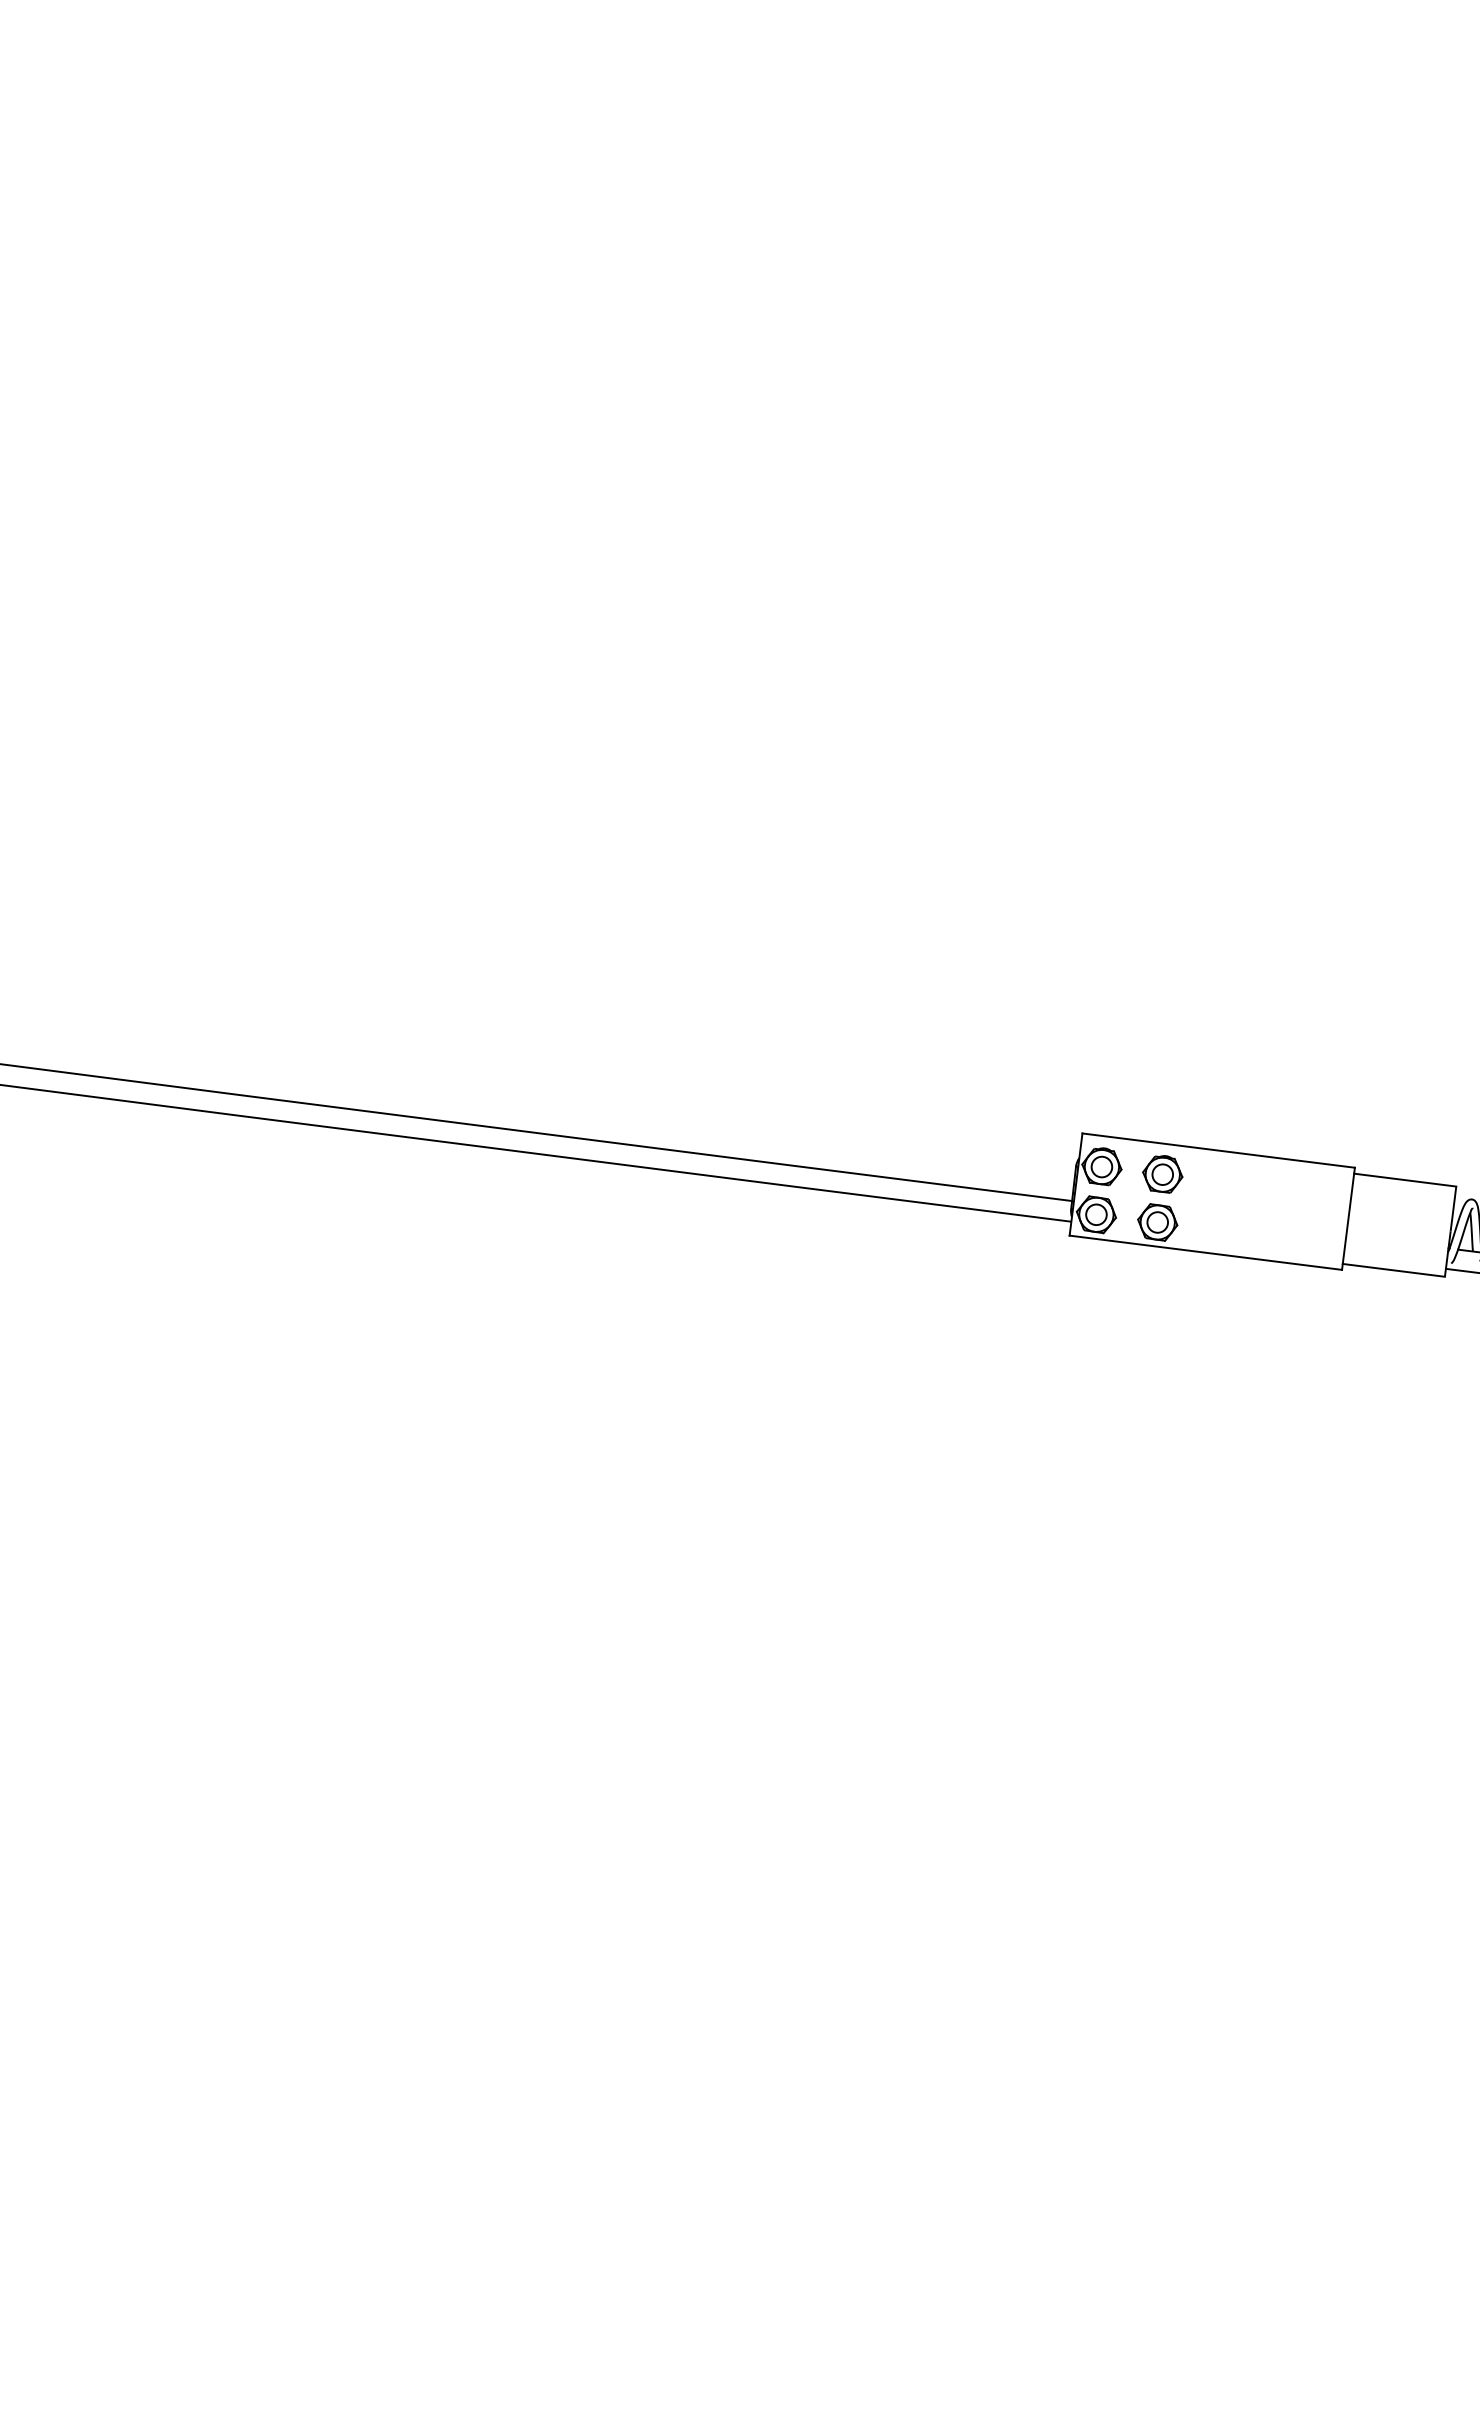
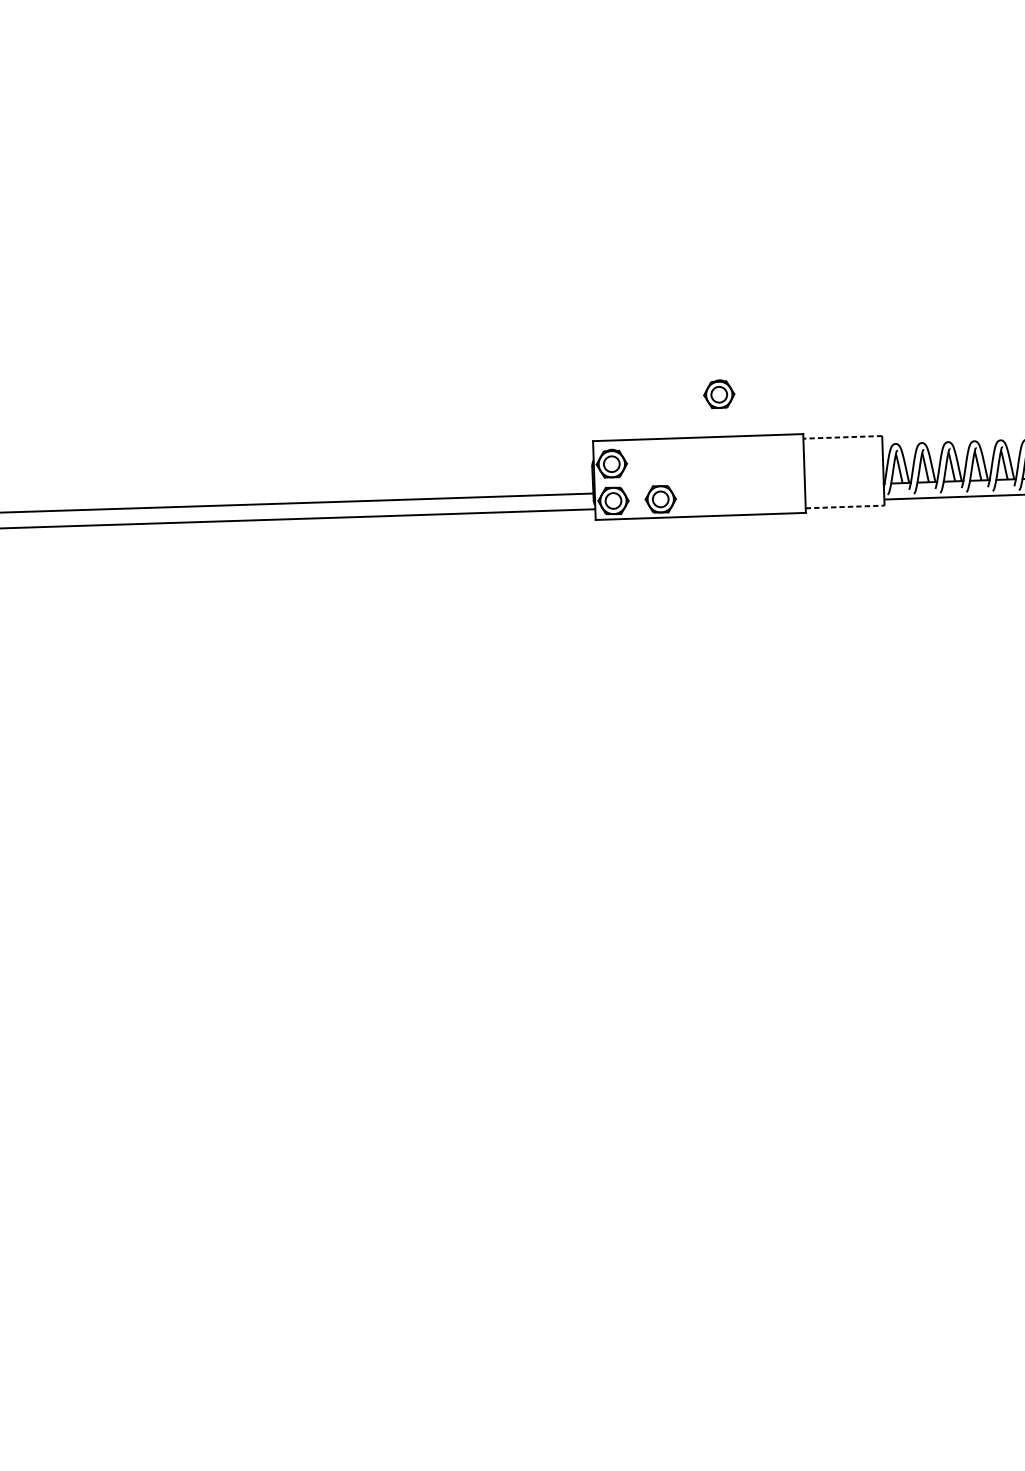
part: (1162, 1174) -> (719, 394), moved
line: (1404, 1180) -> (842, 437), solid -> dashed
line: (1394, 1270) -> (845, 507), solid -> dashed

